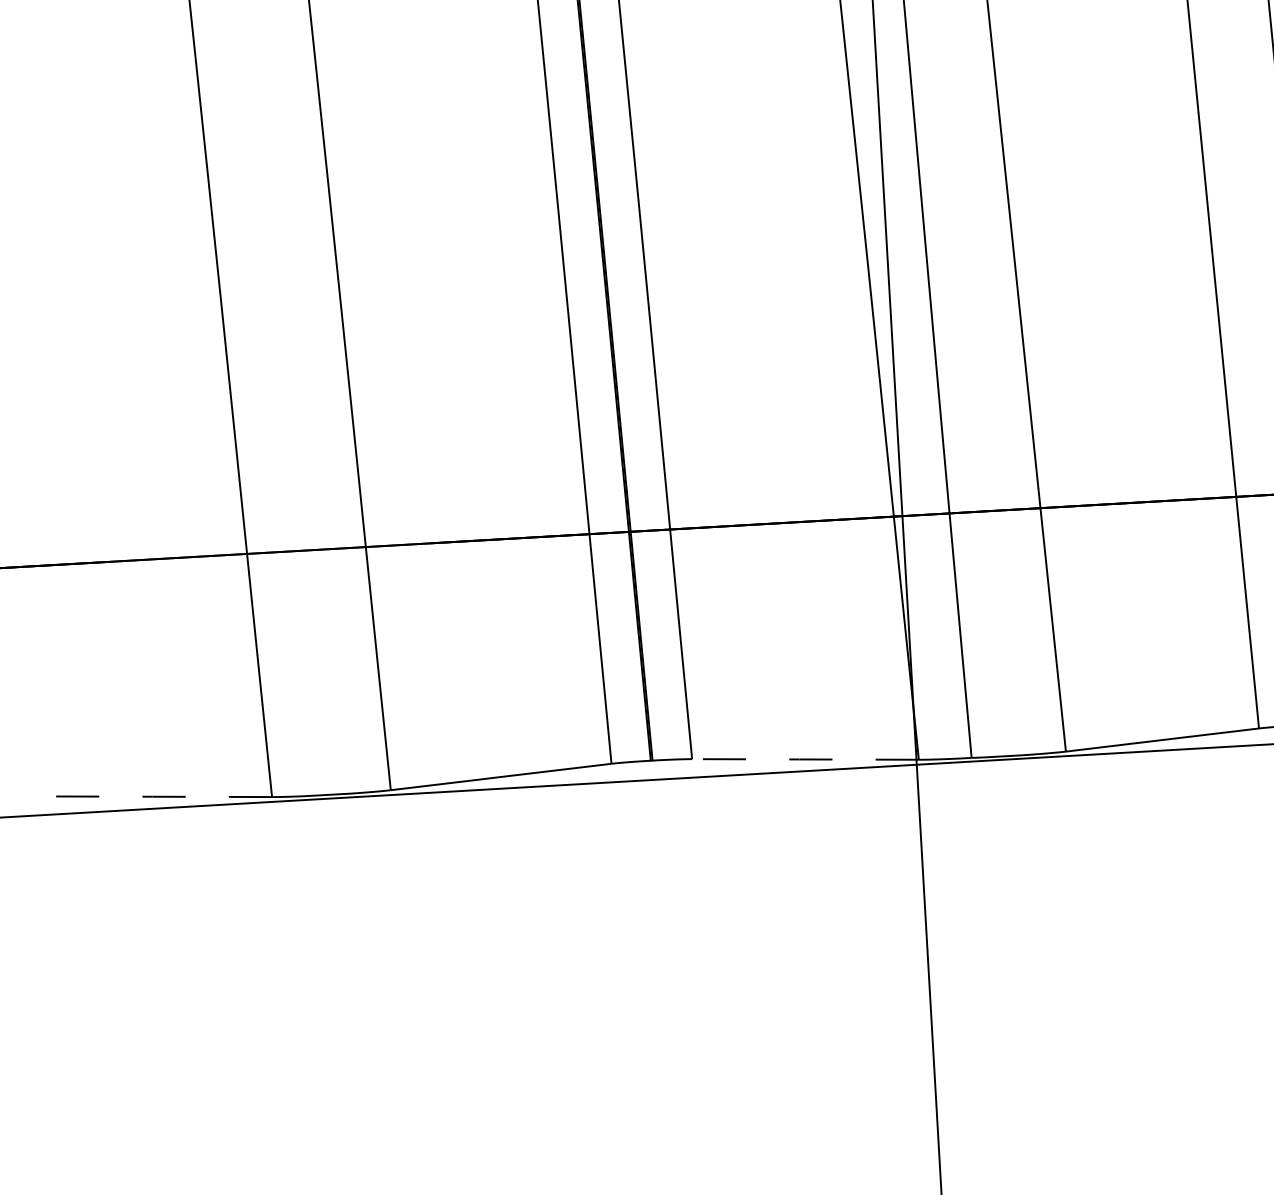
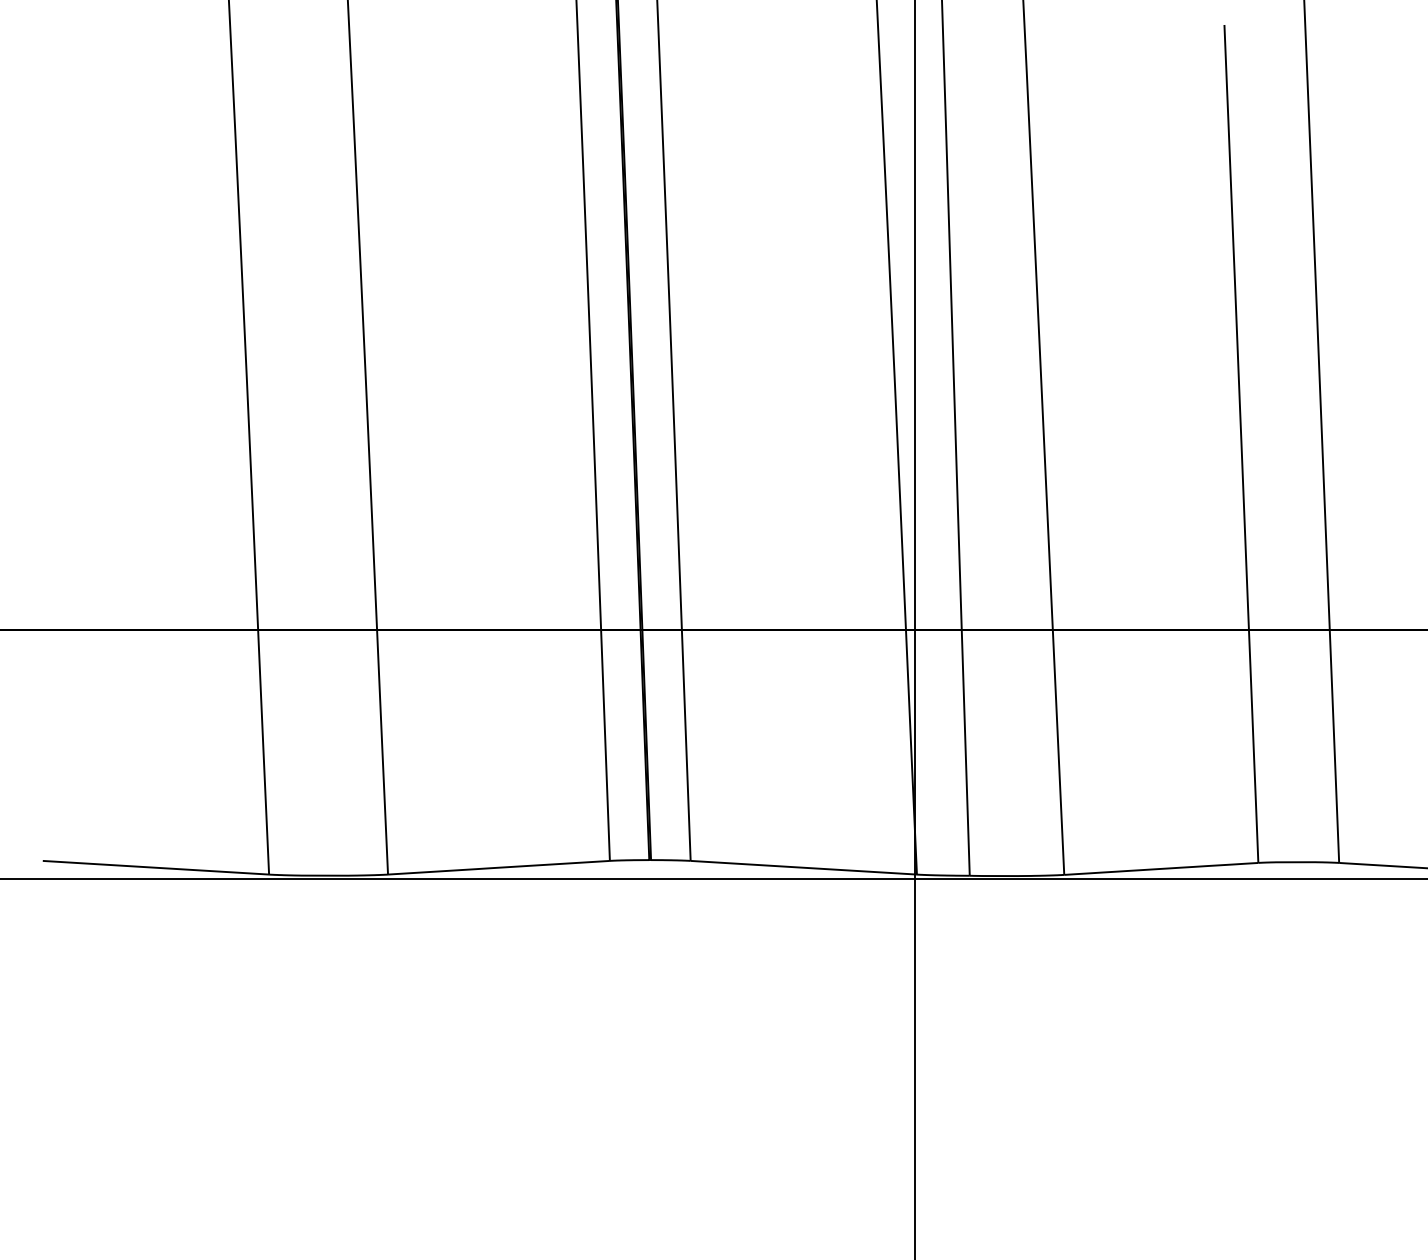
line: (805, 759) -> (803, 867), dashed -> solid
line: (158, 796) -> (155, 867), dashed -> solid

